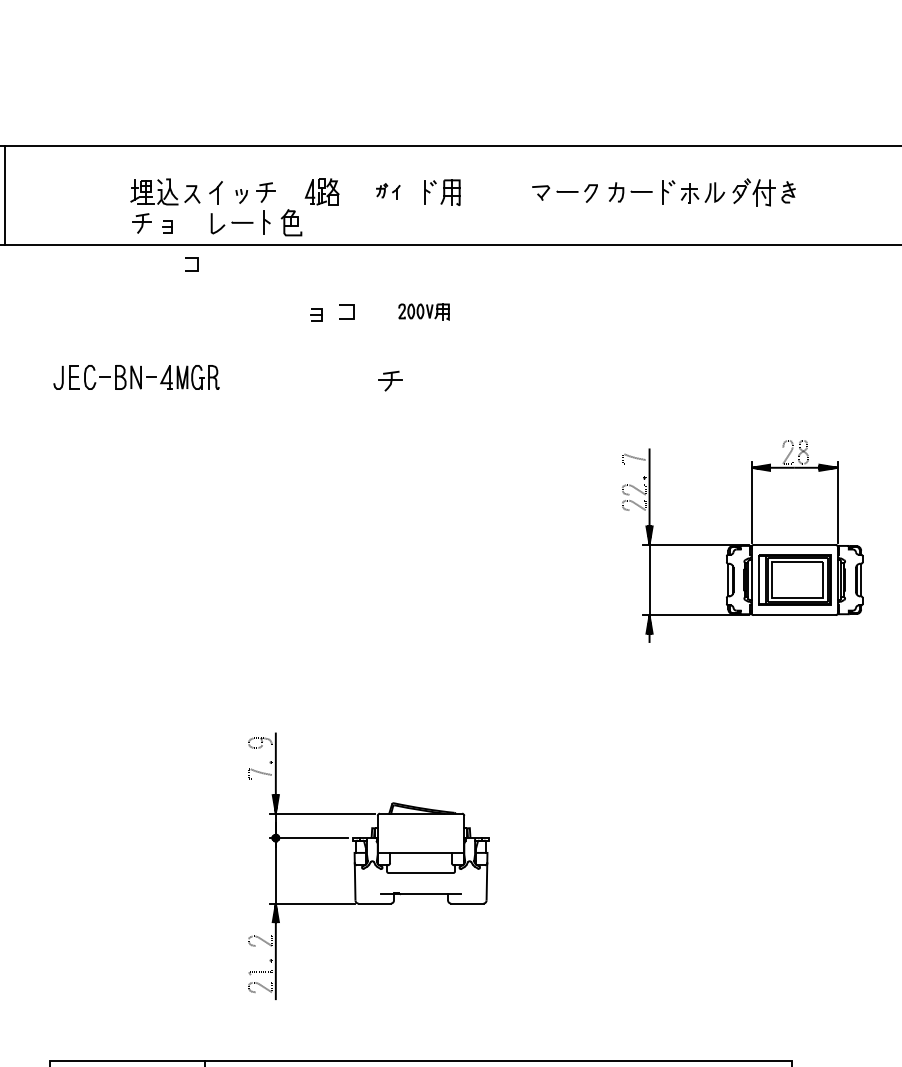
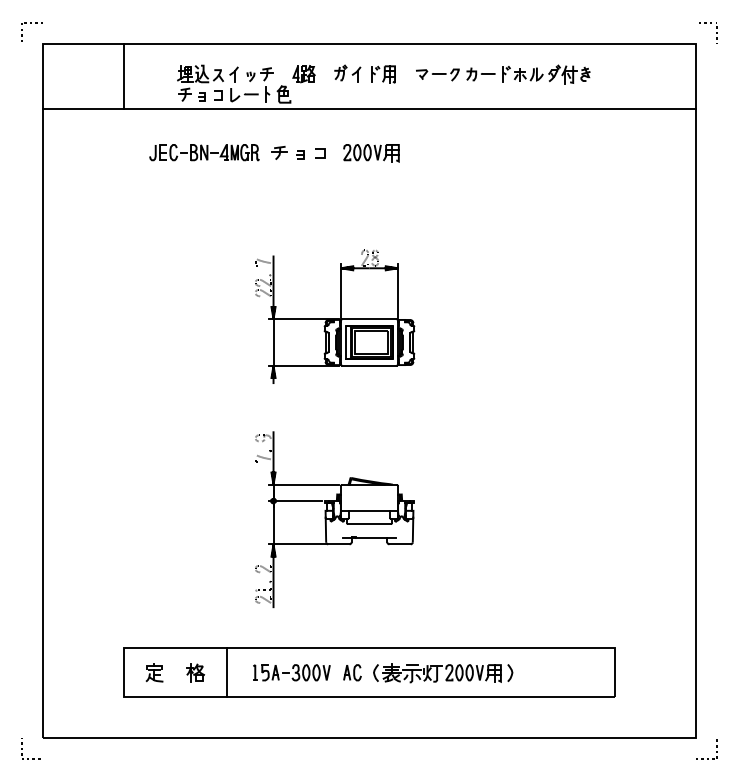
part: (387, 191) -> (347, 73), size x1.67
part: (664, 192) -> (503, 74), moved
line: (4, 195) -> (124, 76), moved
line: (197, 265) -> (221, 95), moved
part: (424, 312) -> (371, 153), size x1.67
part: (136, 377) -> (204, 152), moved
part: (390, 380) -> (279, 152), moved
part: (743, 540) -> (335, 316), moved

